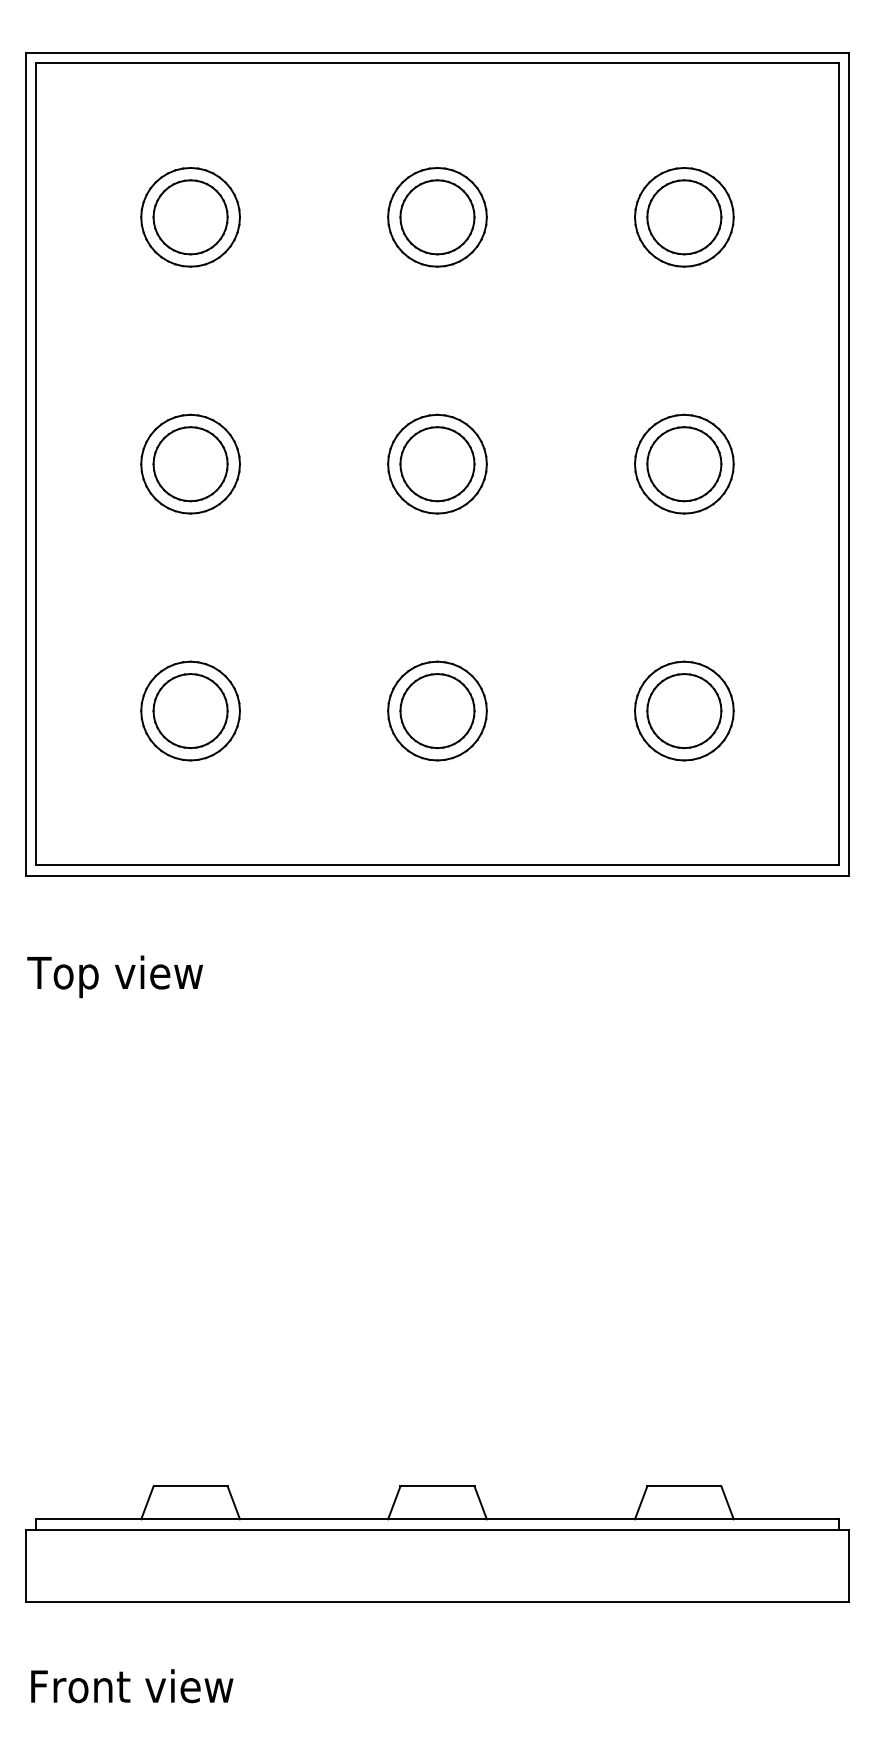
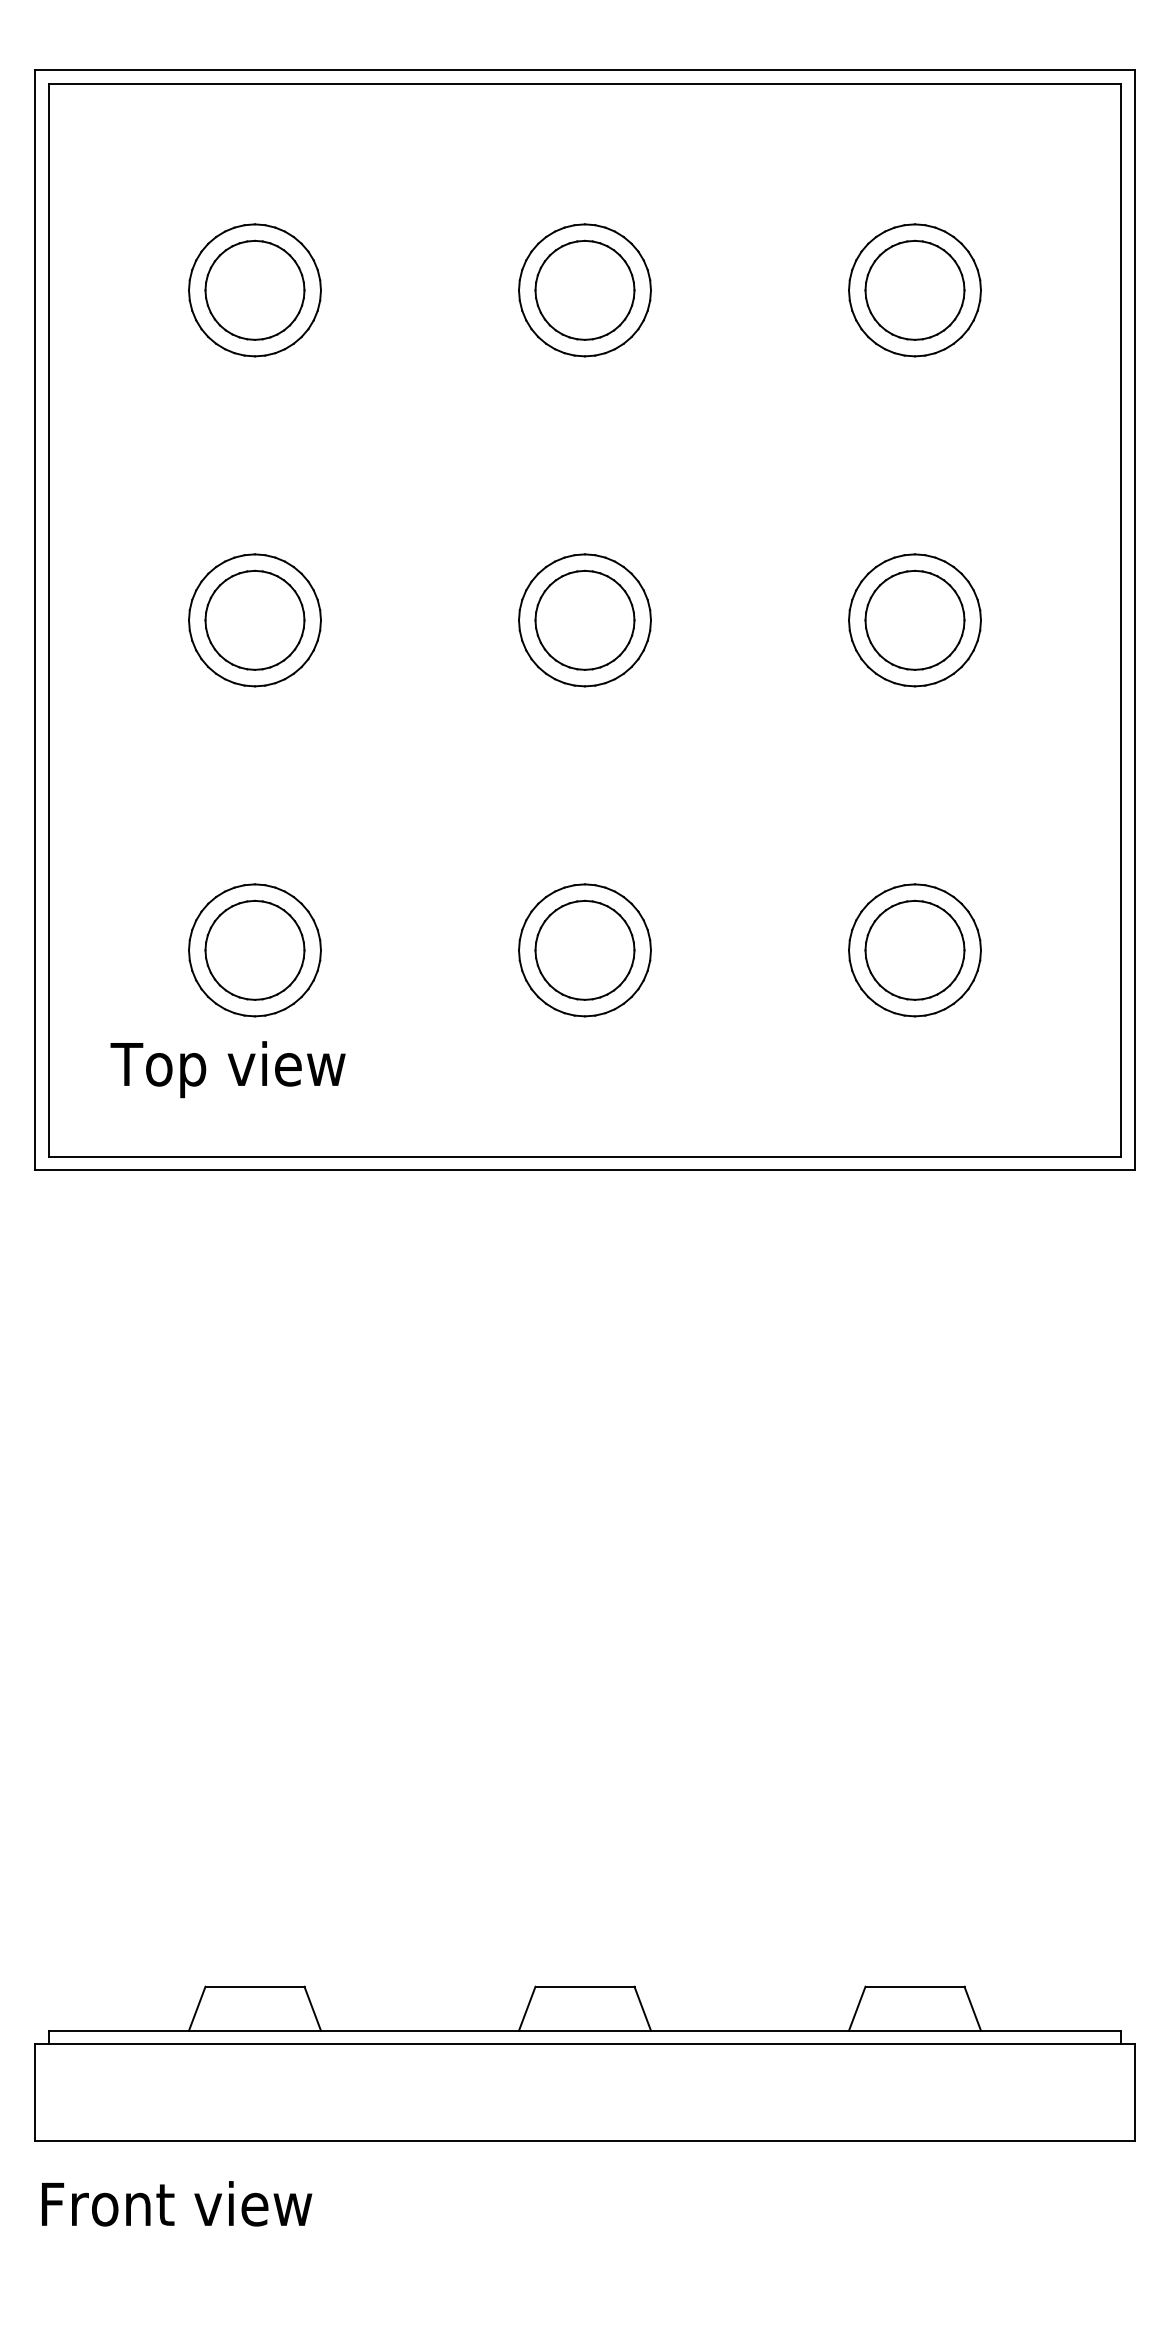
text: (114, 976) -> (227, 1069), moved
text: (132, 1685) -> (177, 2203), moved

